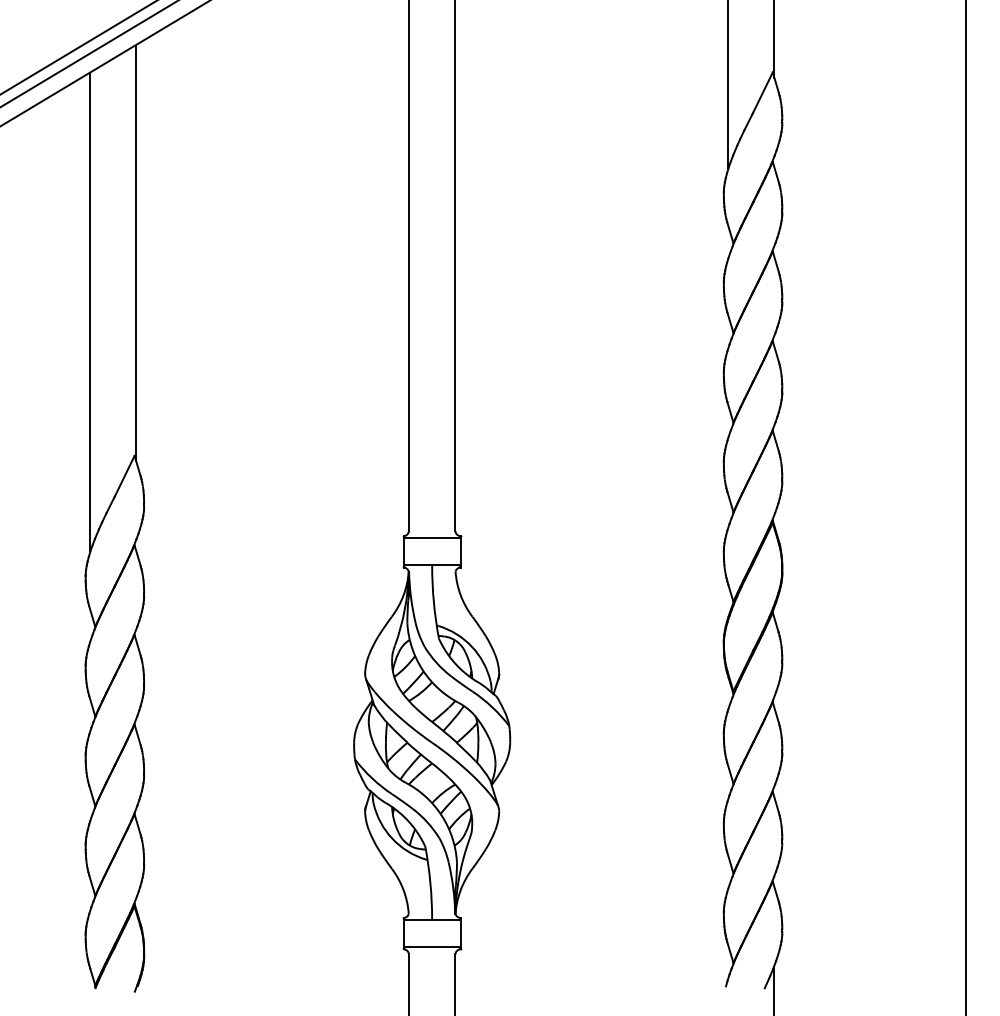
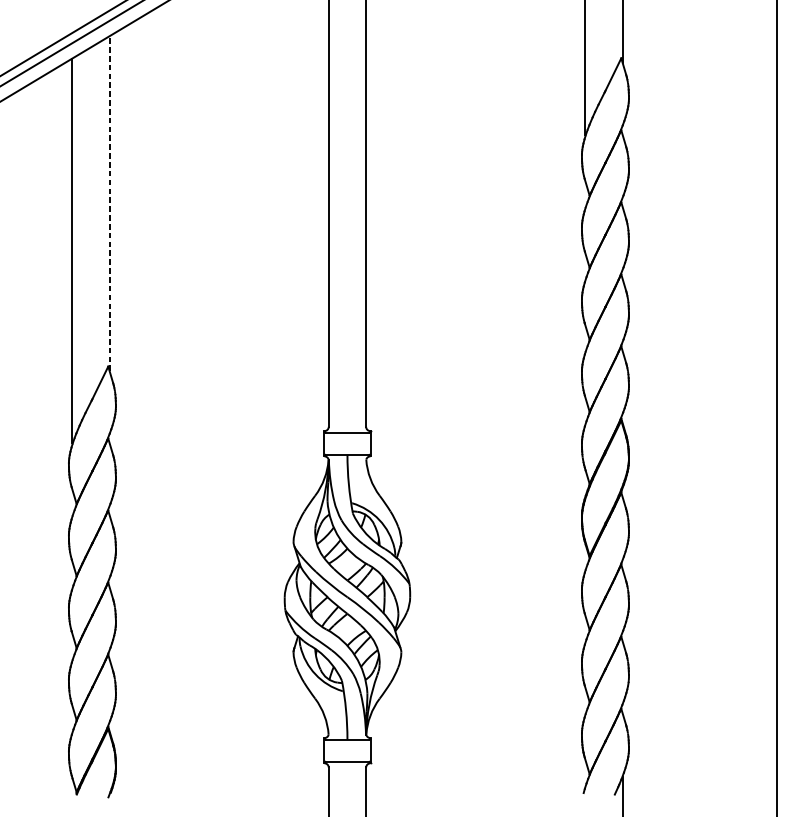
line: (136, 253) -> (109, 203), solid -> dashed

